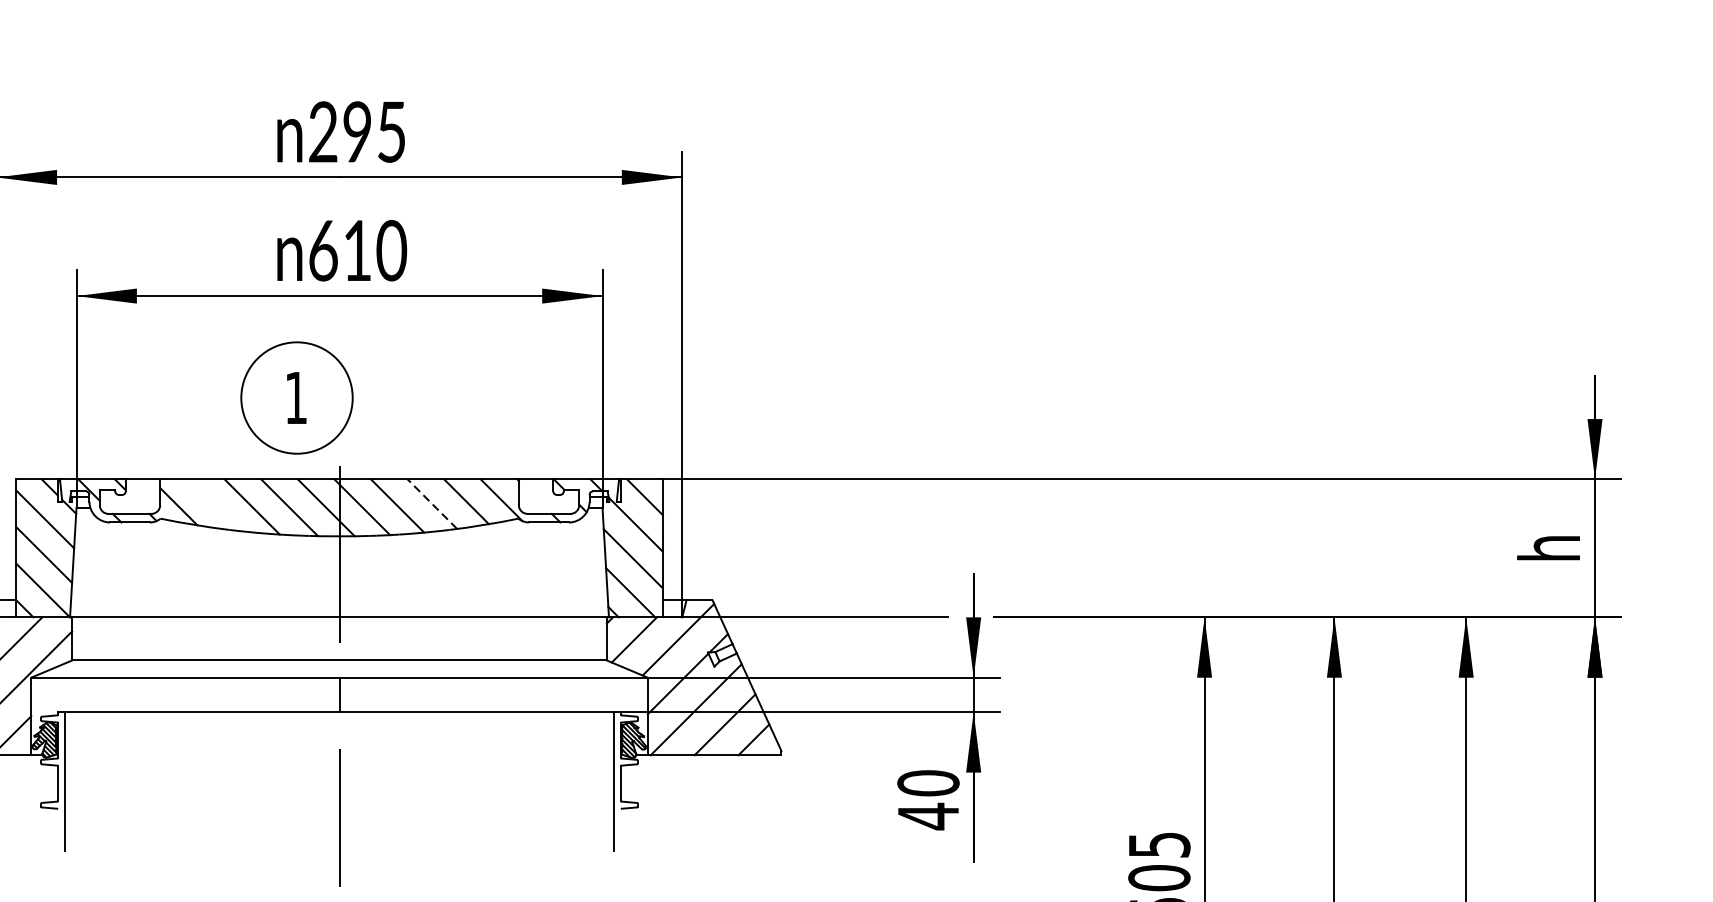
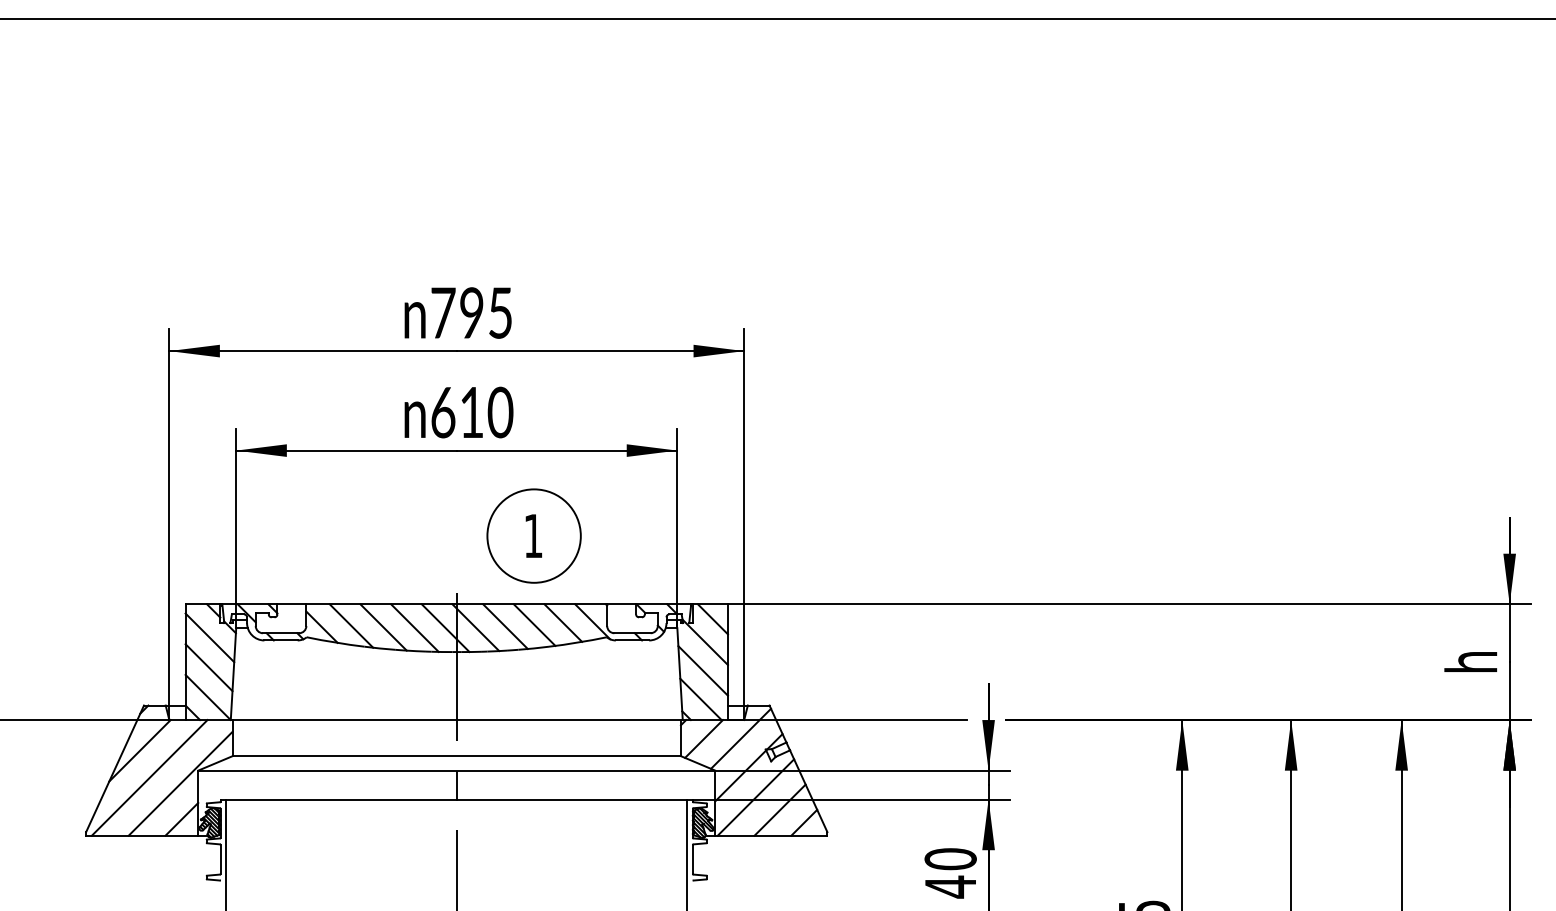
text: (323, 131) -> (443, 312), 295 -> 795
part: (296, 397) -> (533, 535), moved
line: (432, 503) -> (534, 624), dashed -> solid
line: (213, 504) -> (351, 625), added

